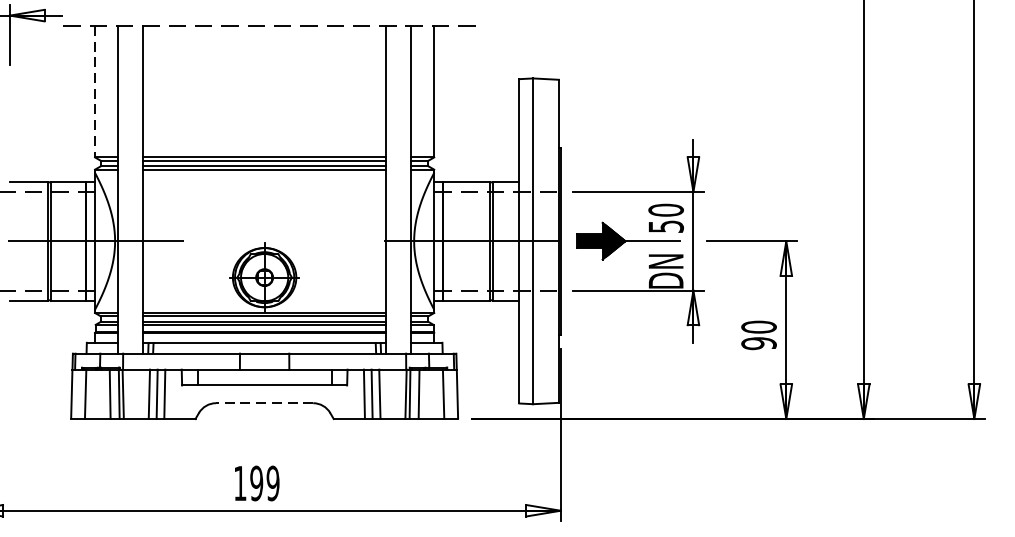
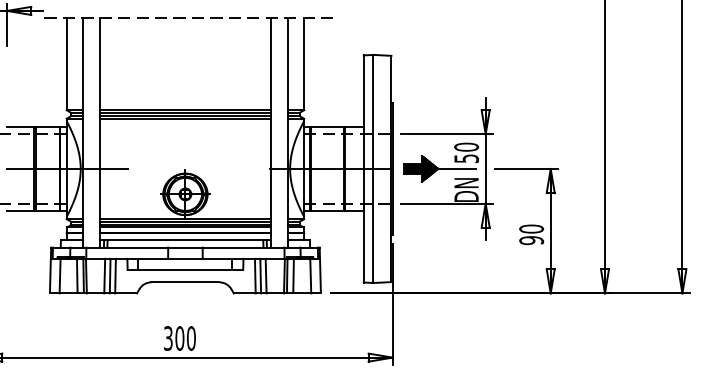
line: (94, 92) -> (66, 64), dashed -> solid
line: (263, 403) -> (184, 282), dashed -> solid
text: (256, 483) -> (179, 338), 199 -> 300

